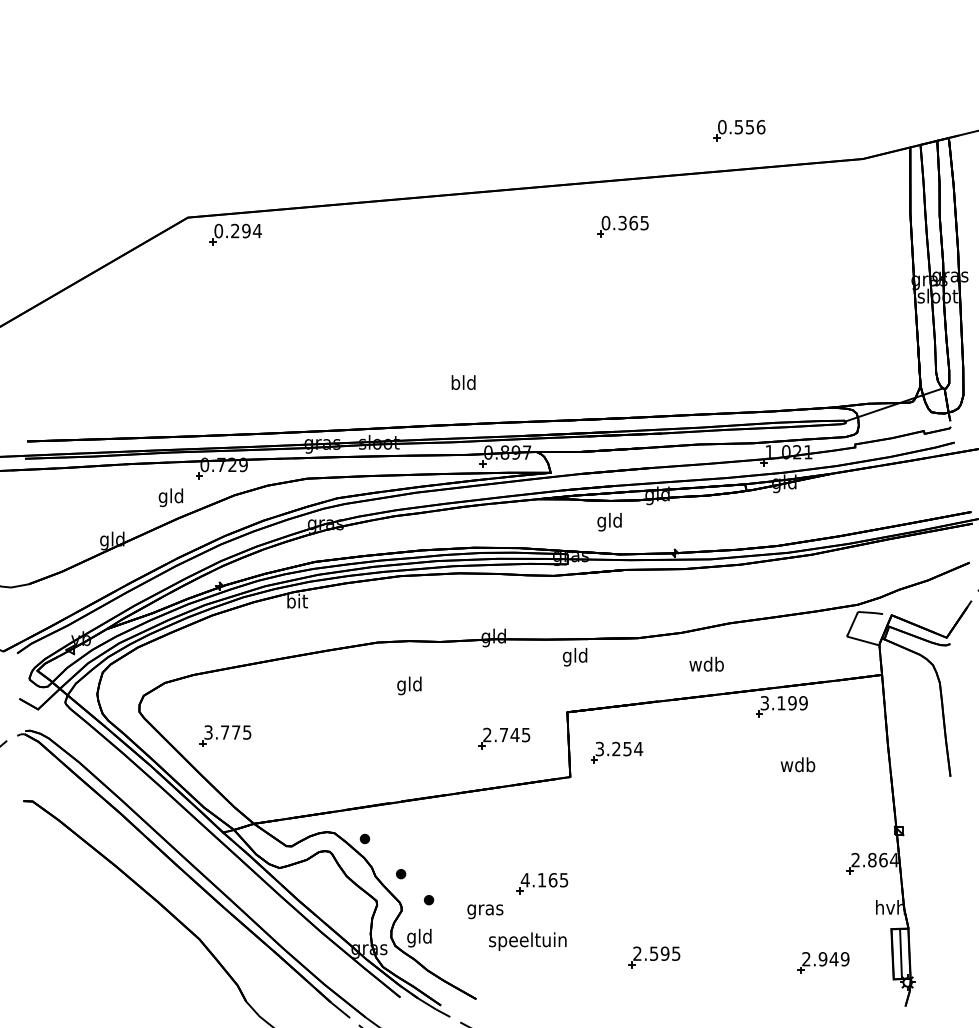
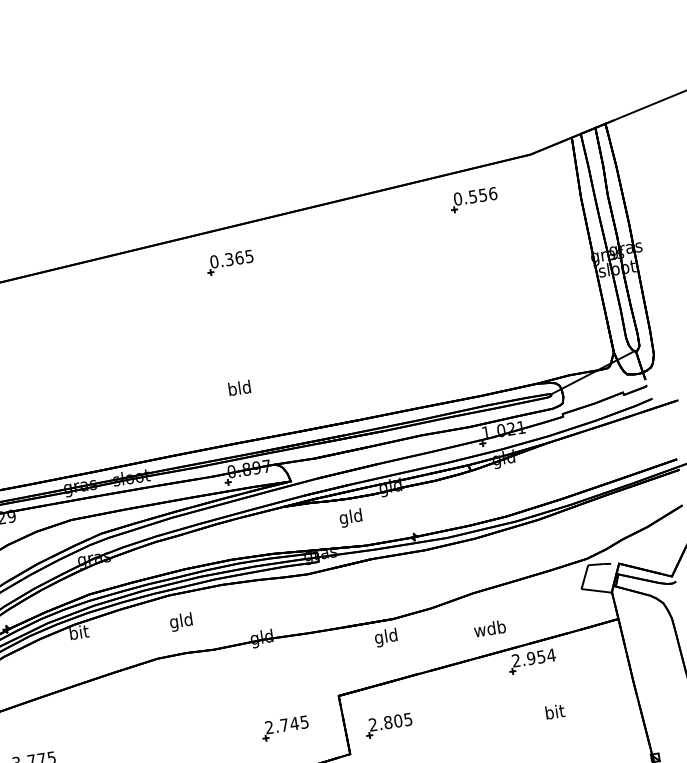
part: (739, 130) -> (474, 199), moved
part: (622, 226) -> (229, 262), moved
text: (463, 382) -> (239, 387), moved
text: (575, 657) -> (386, 637), moved
text: (706, 663) -> (489, 627), moved
text: (409, 685) -> (181, 621), moved
text: (784, 703) -> (534, 658), 3.199 -> 2.954
text: (619, 748) -> (390, 721), 3.254 -> 2.805
text: (797, 764) -> (554, 711), wdb -> bit

